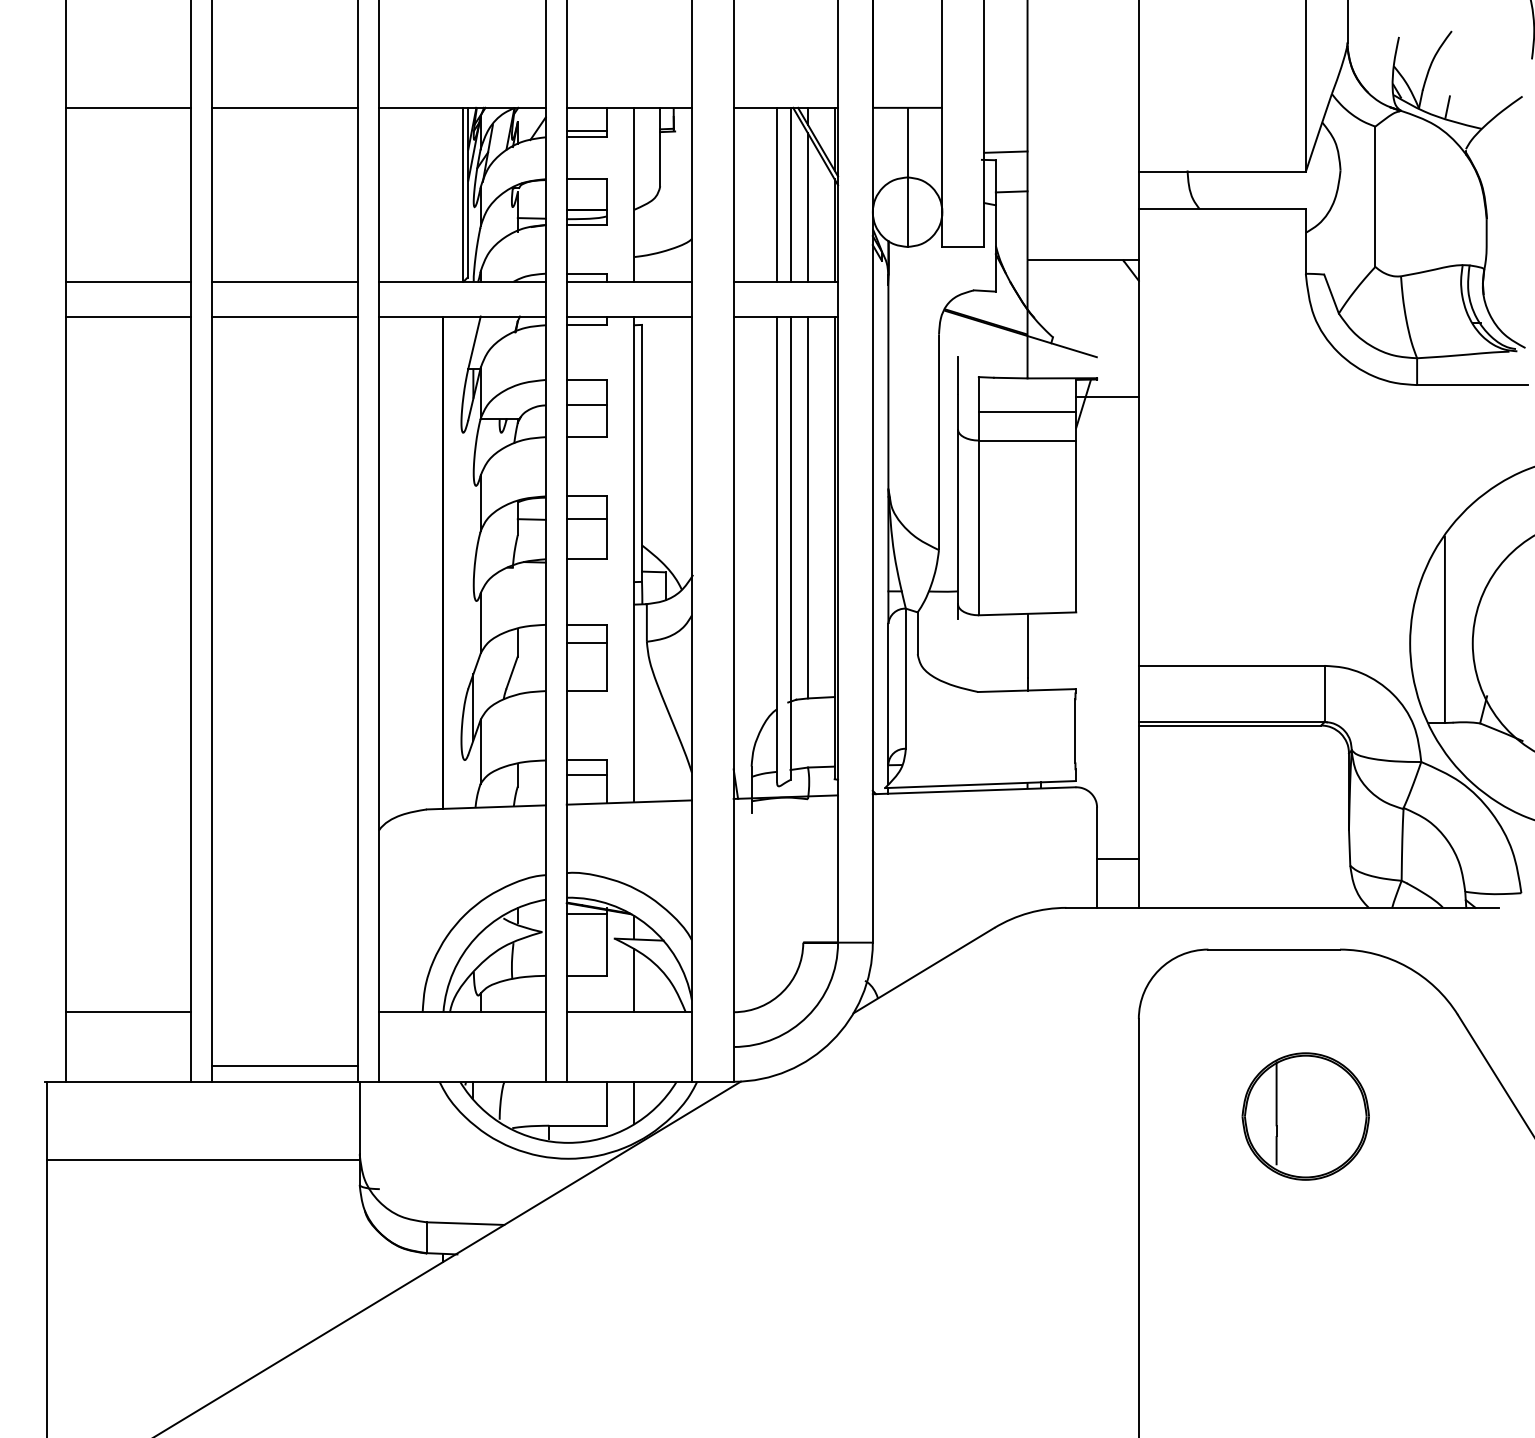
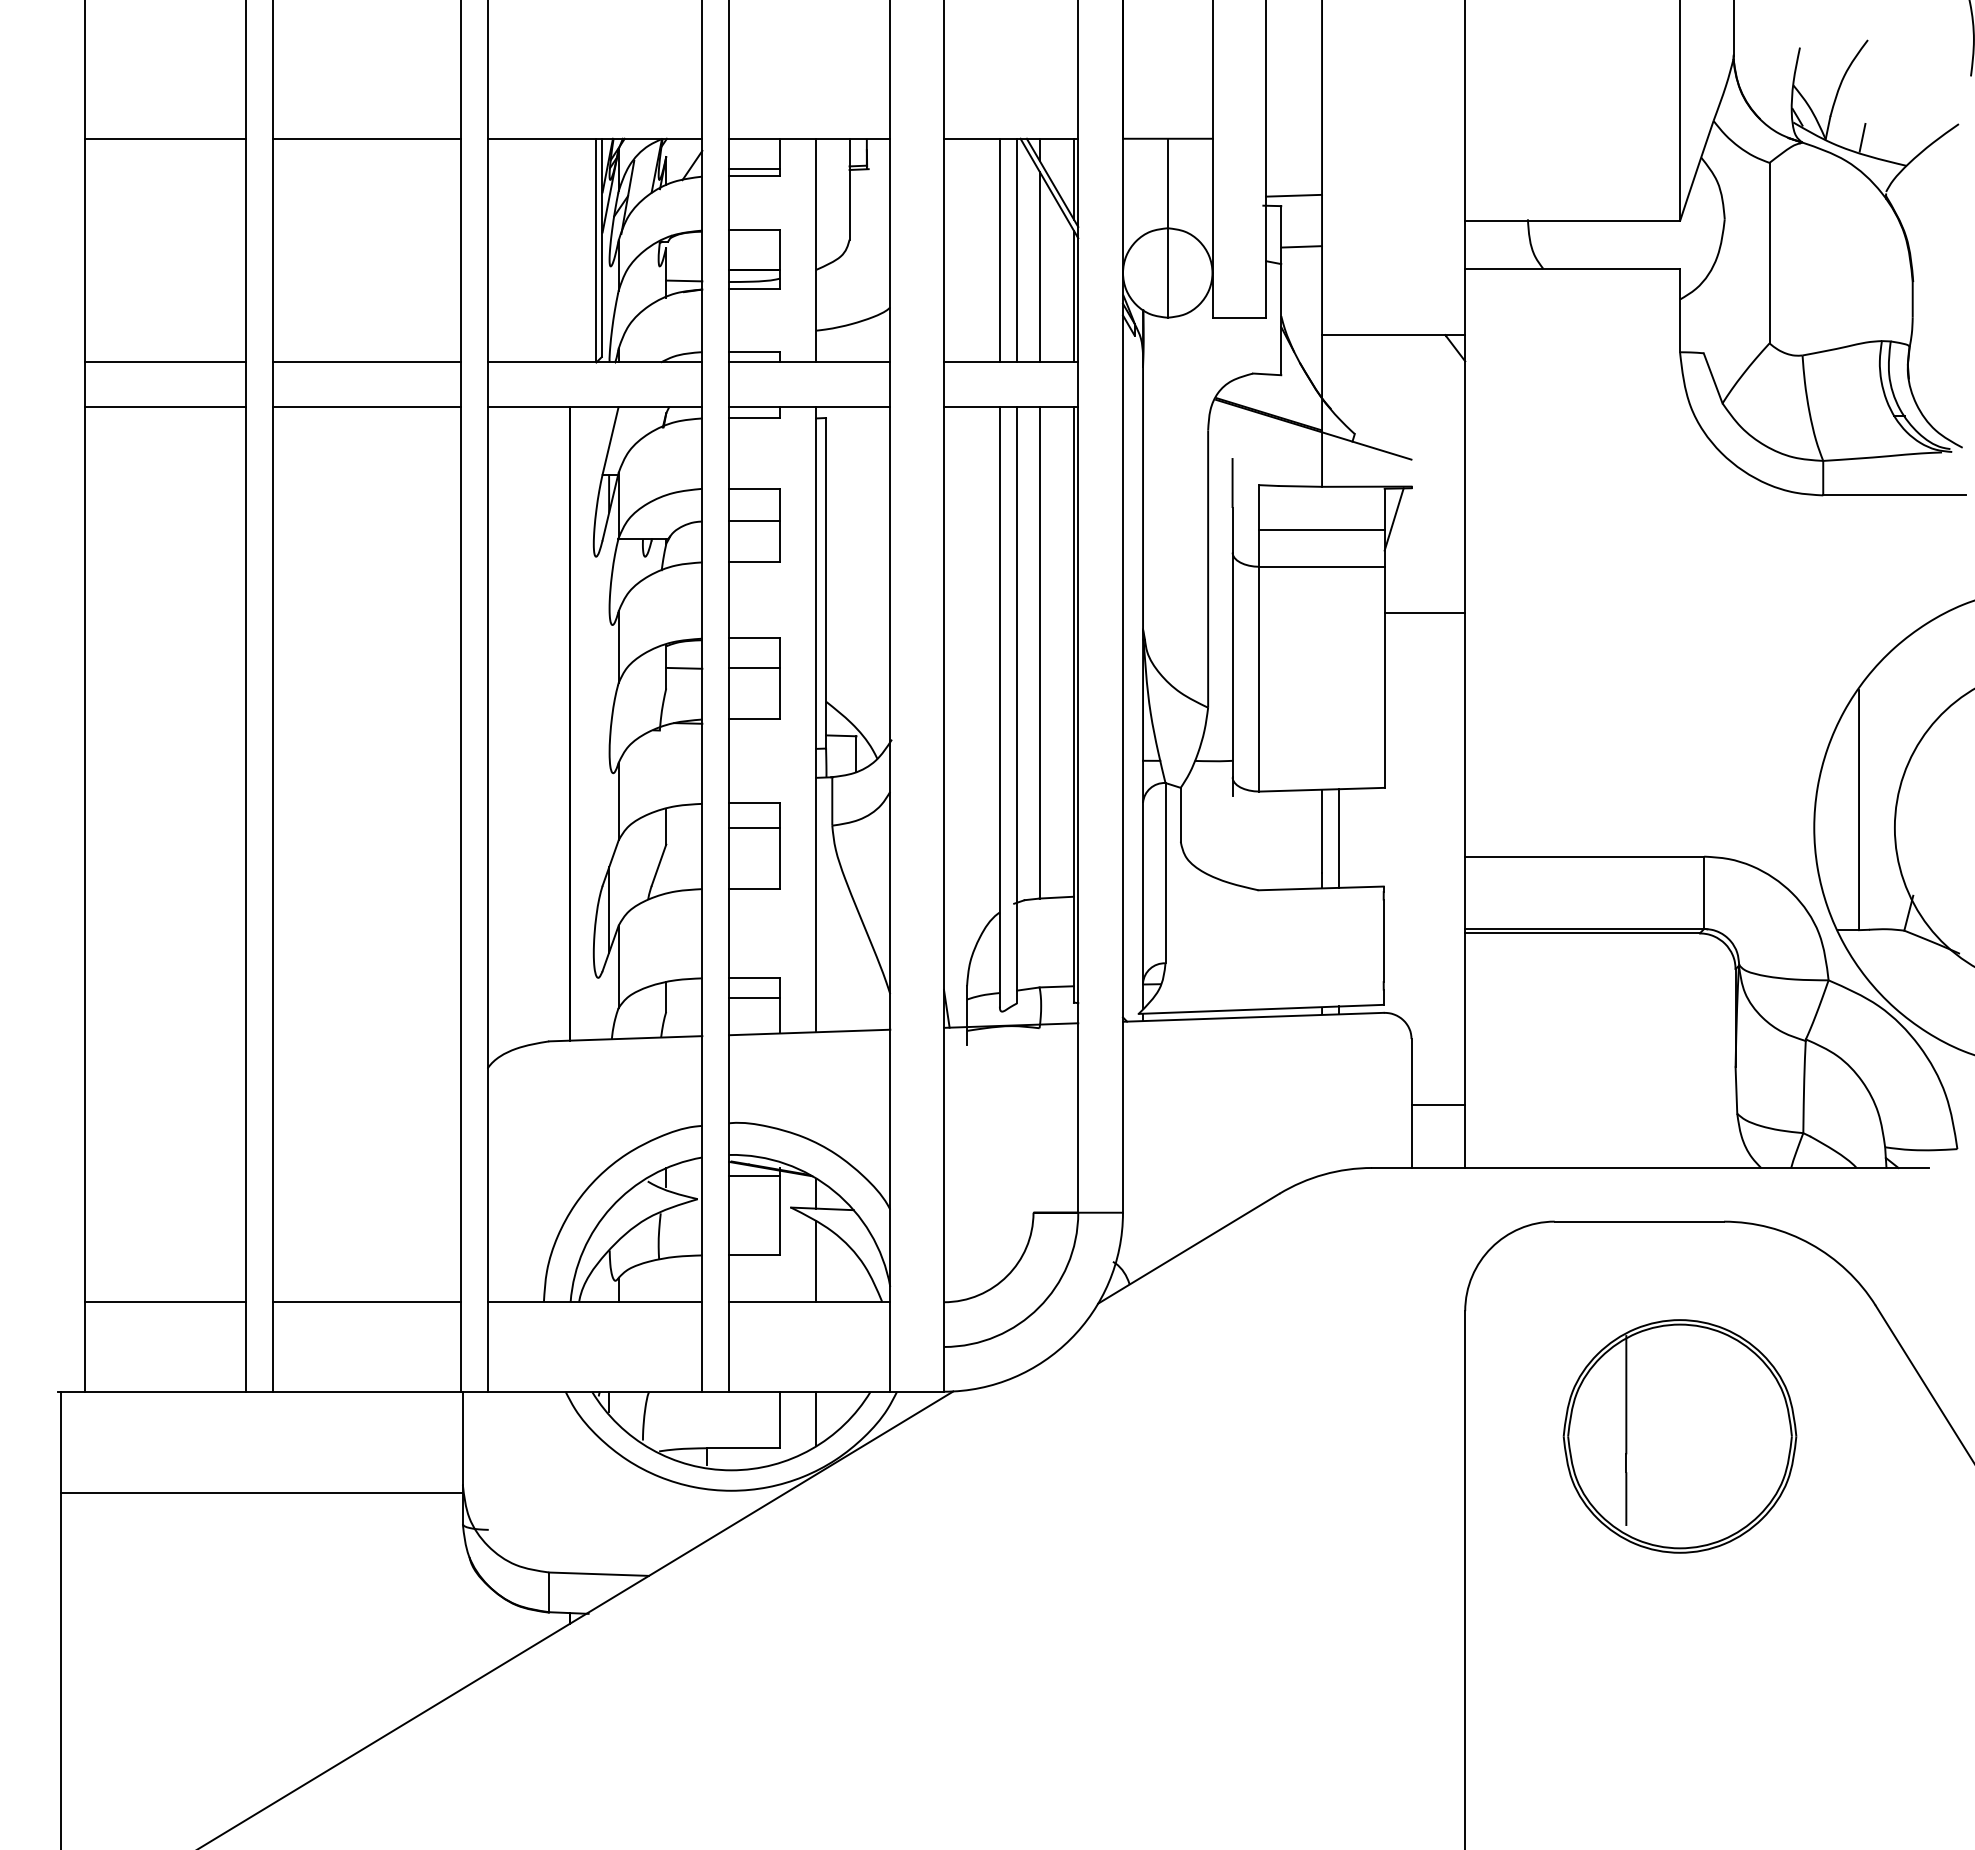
line: (1107, 397) -> (1424, 613), moved
line: (1041, 651) -> (1339, 838), added
line: (284, 1066) -> (366, 1302), moved
part: (1305, 1116) -> (1679, 1436), size x1.43

